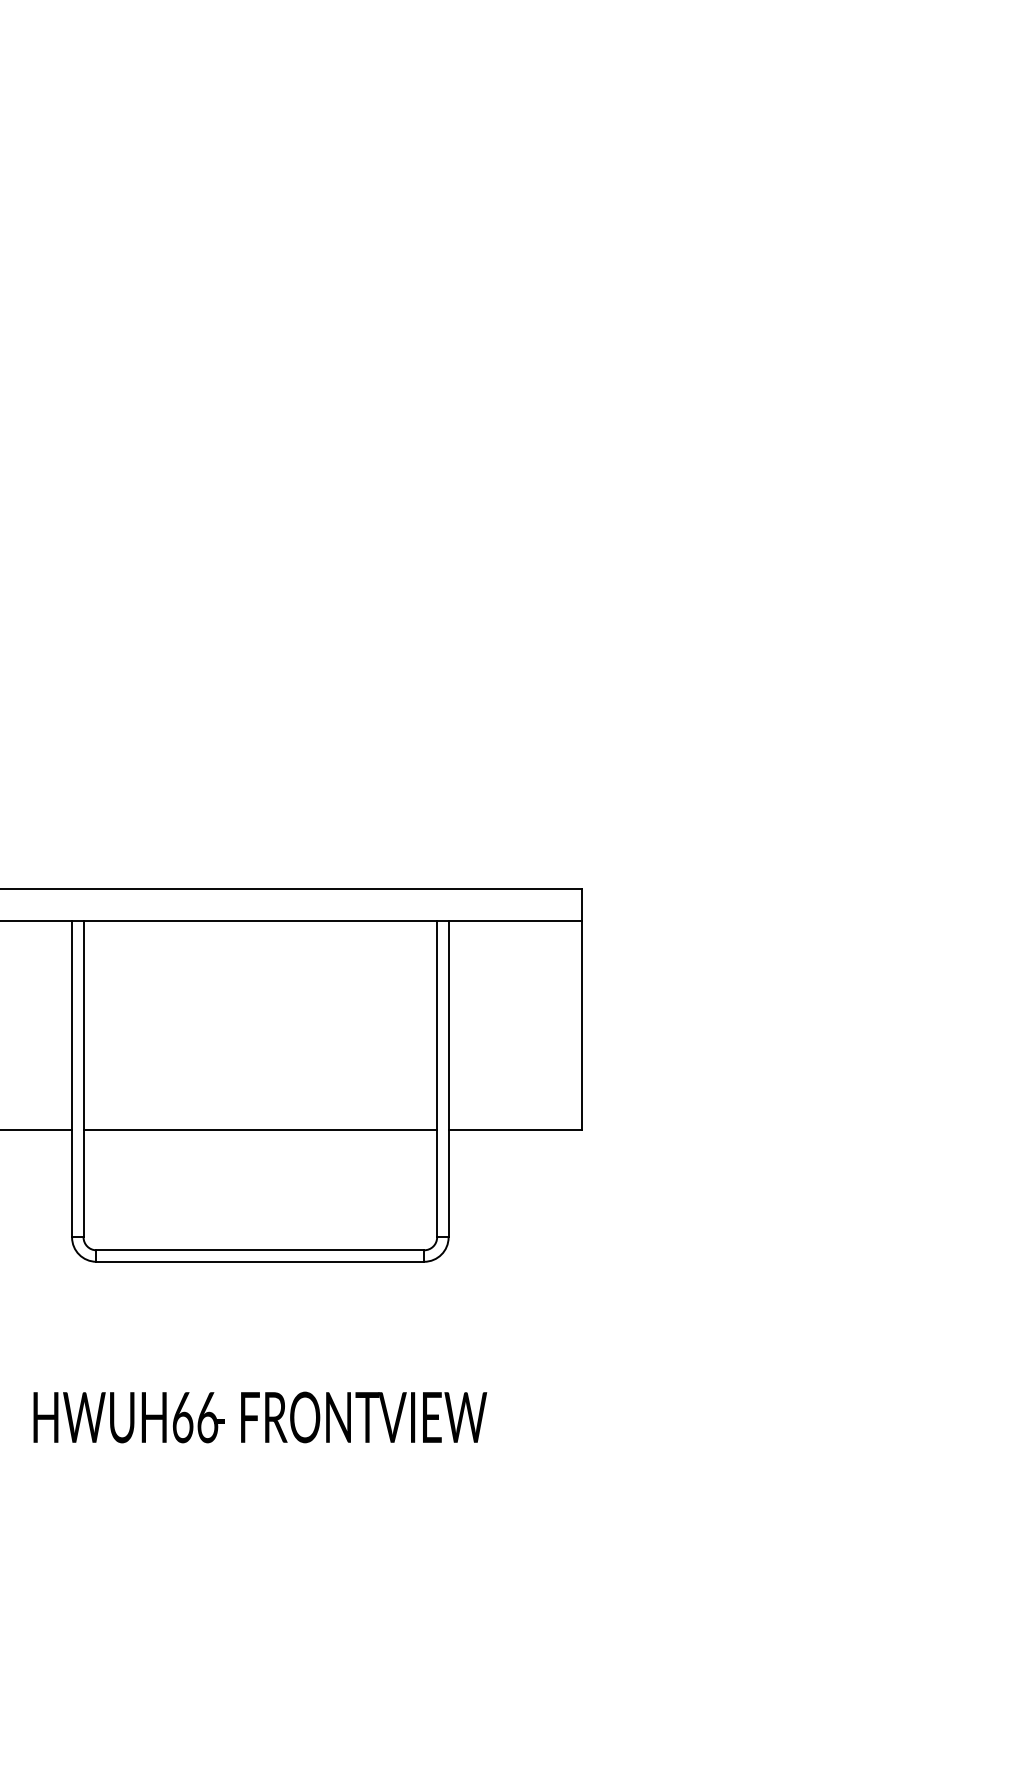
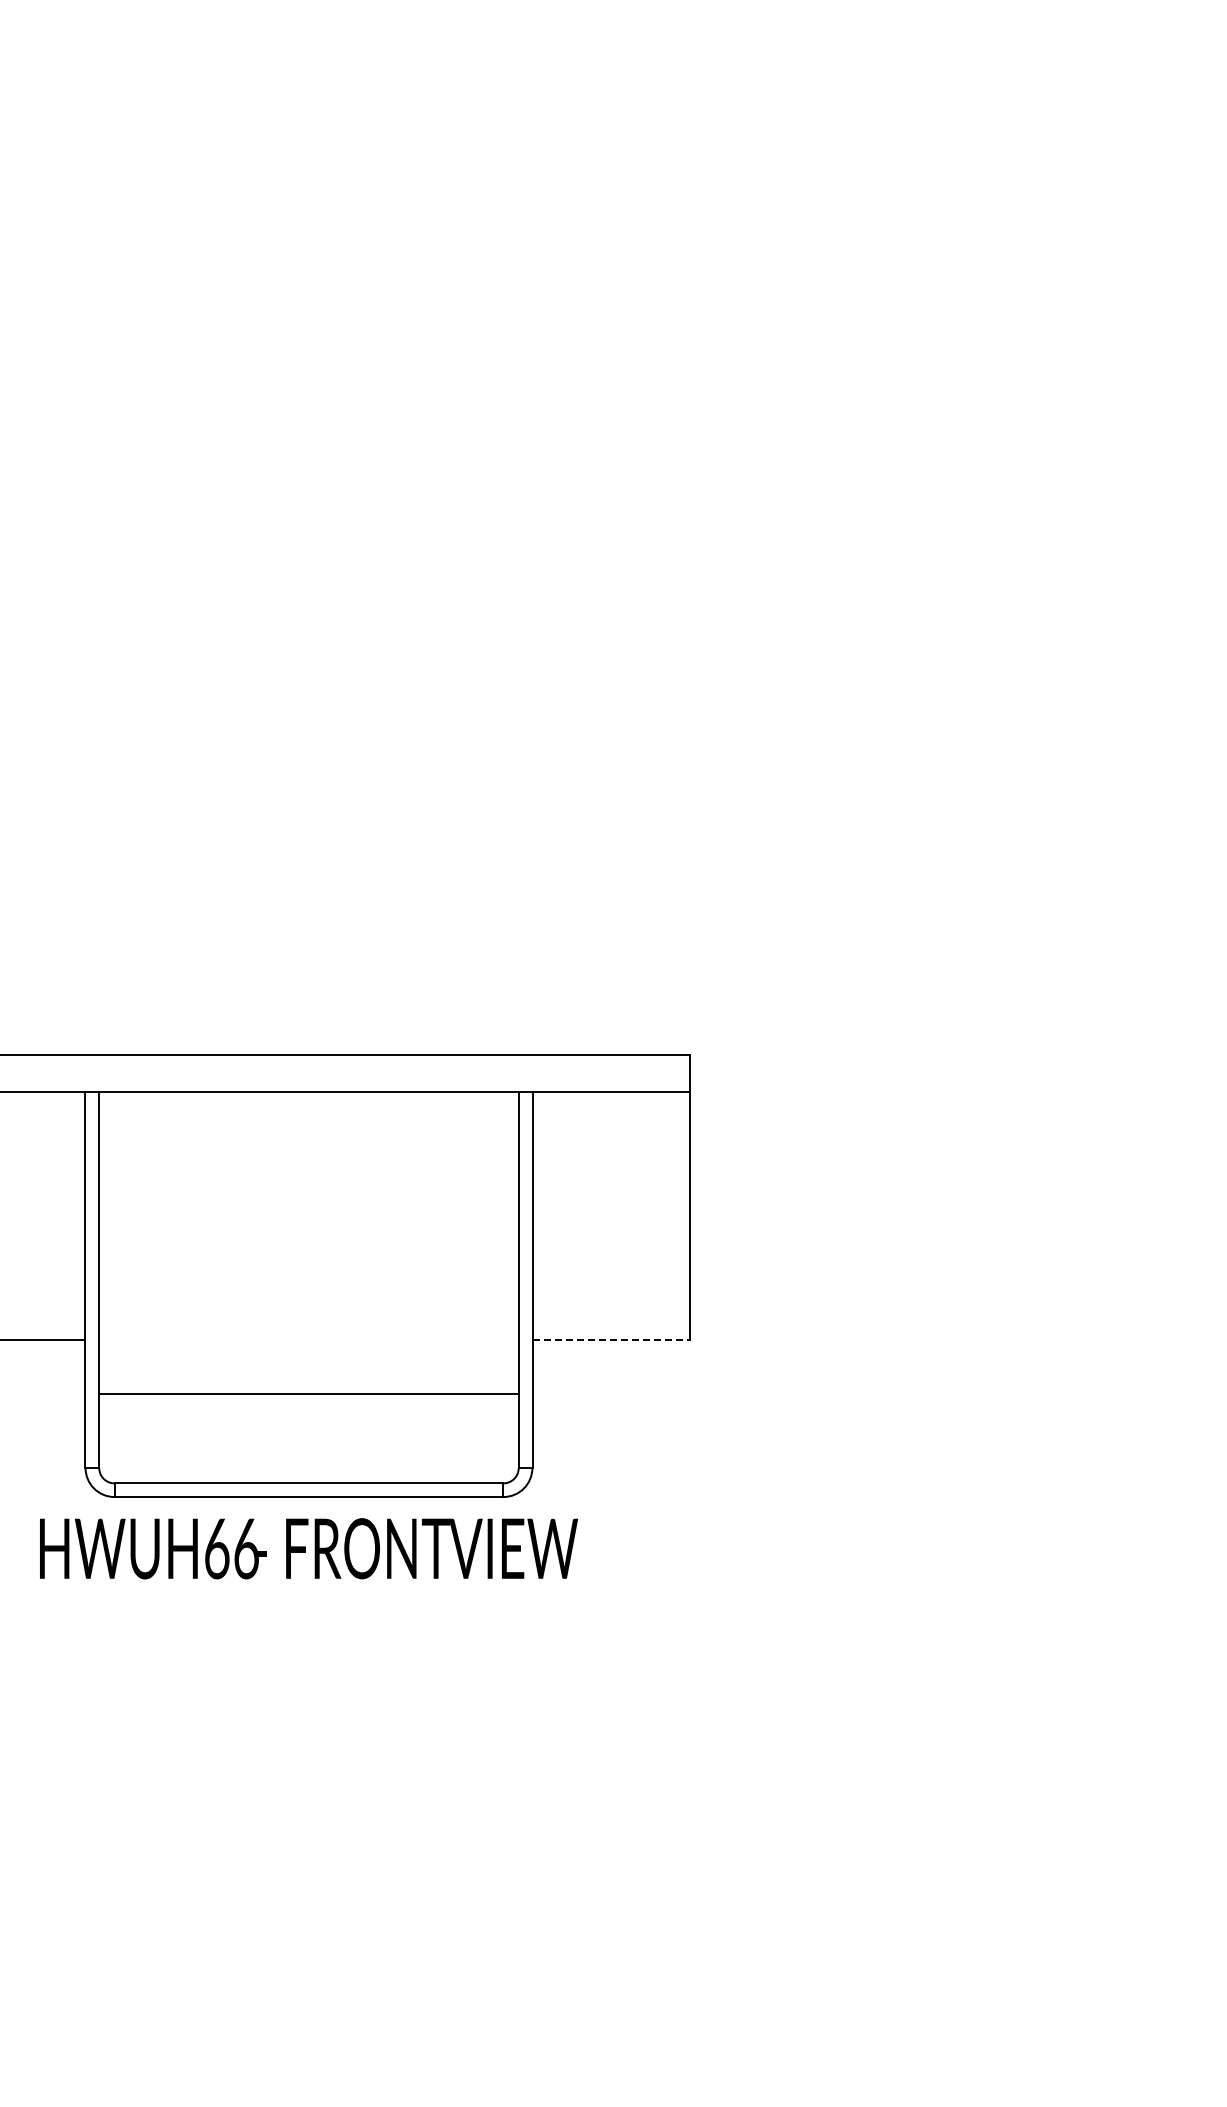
line: (259, 1129) -> (308, 1394), moved
line: (515, 1129) -> (611, 1340), solid -> dashed
text: (259, 1417) -> (308, 1548), moved

